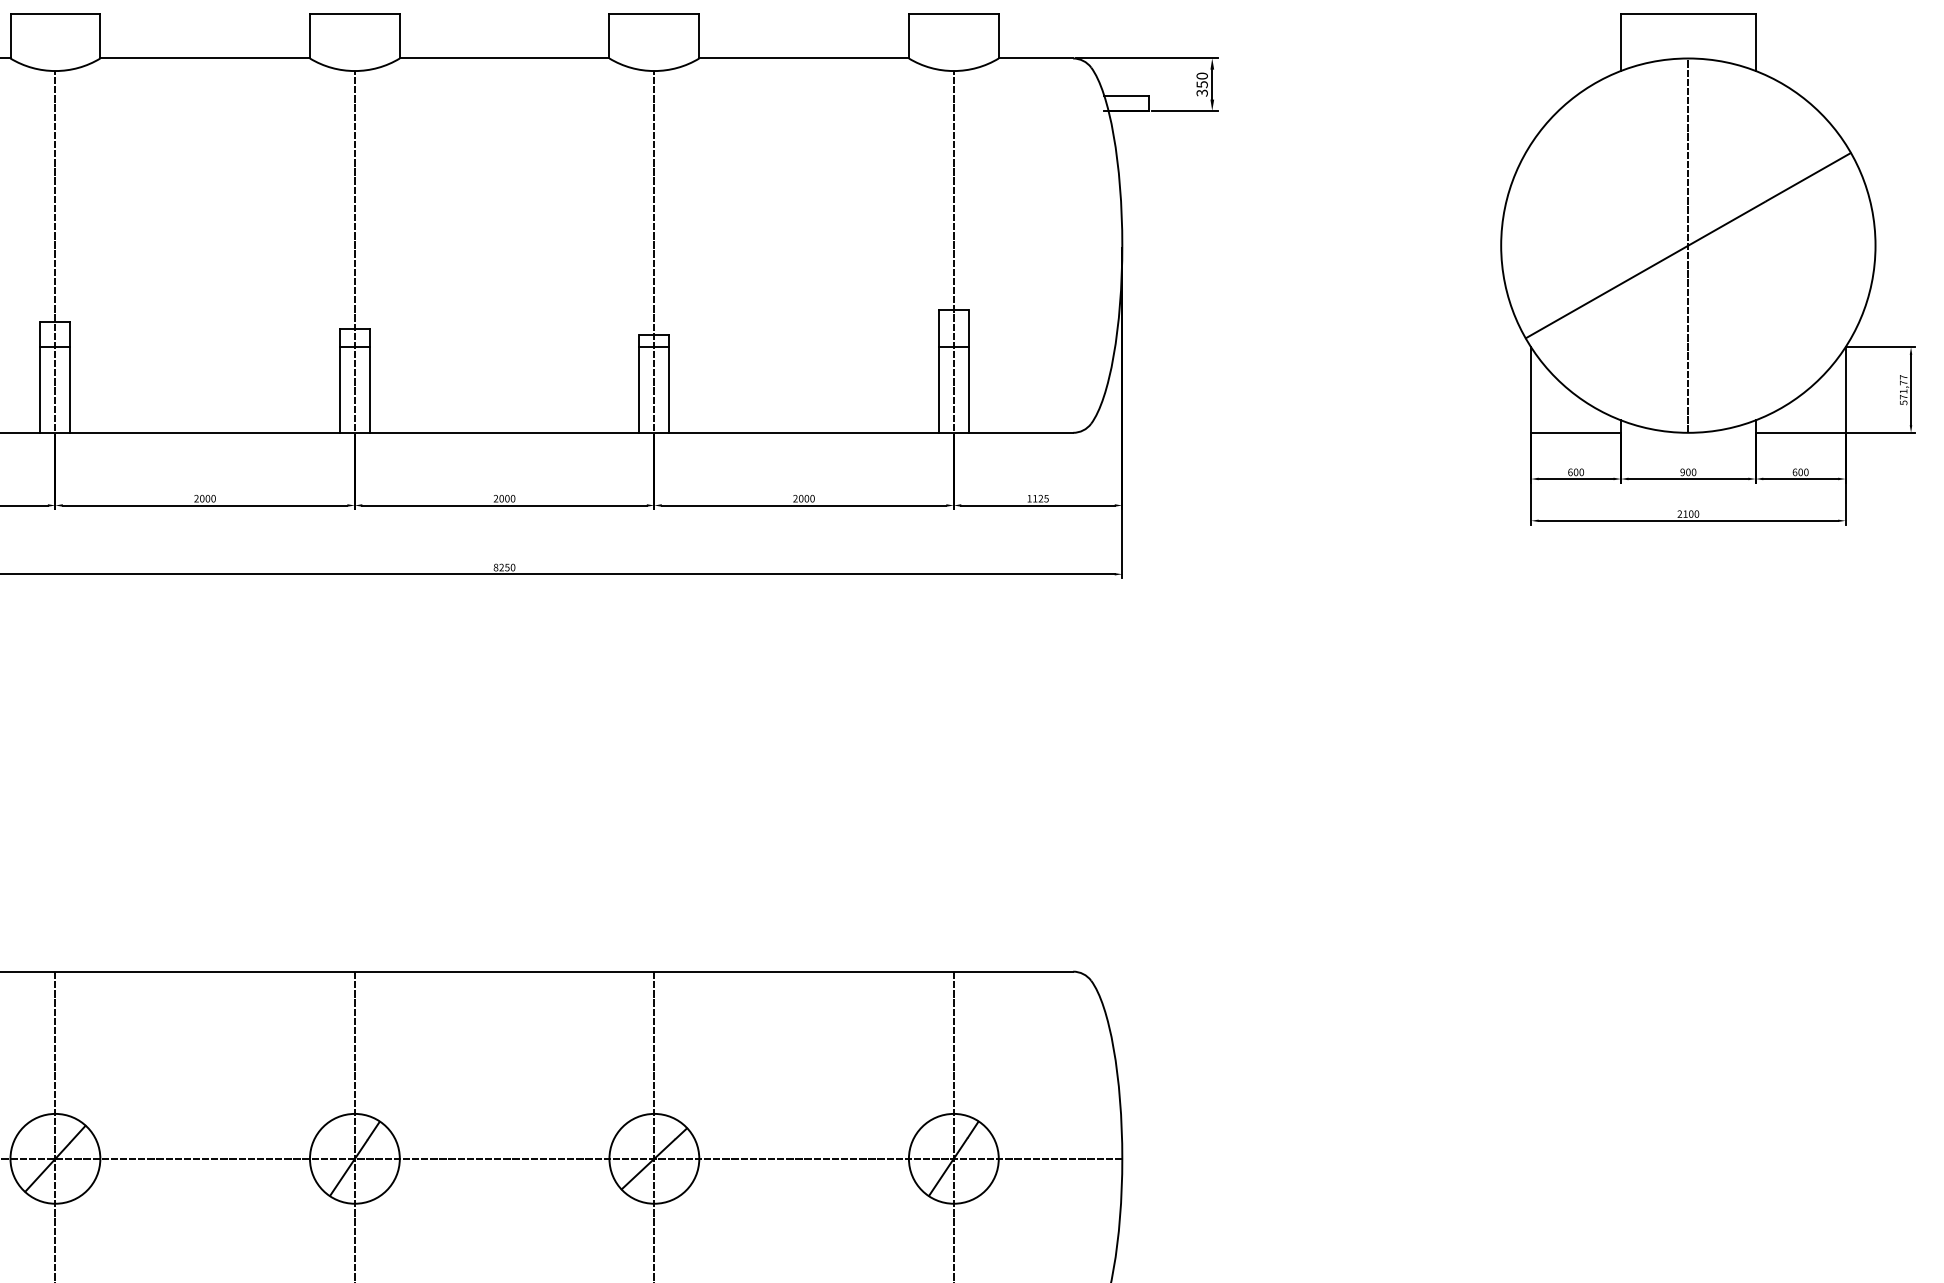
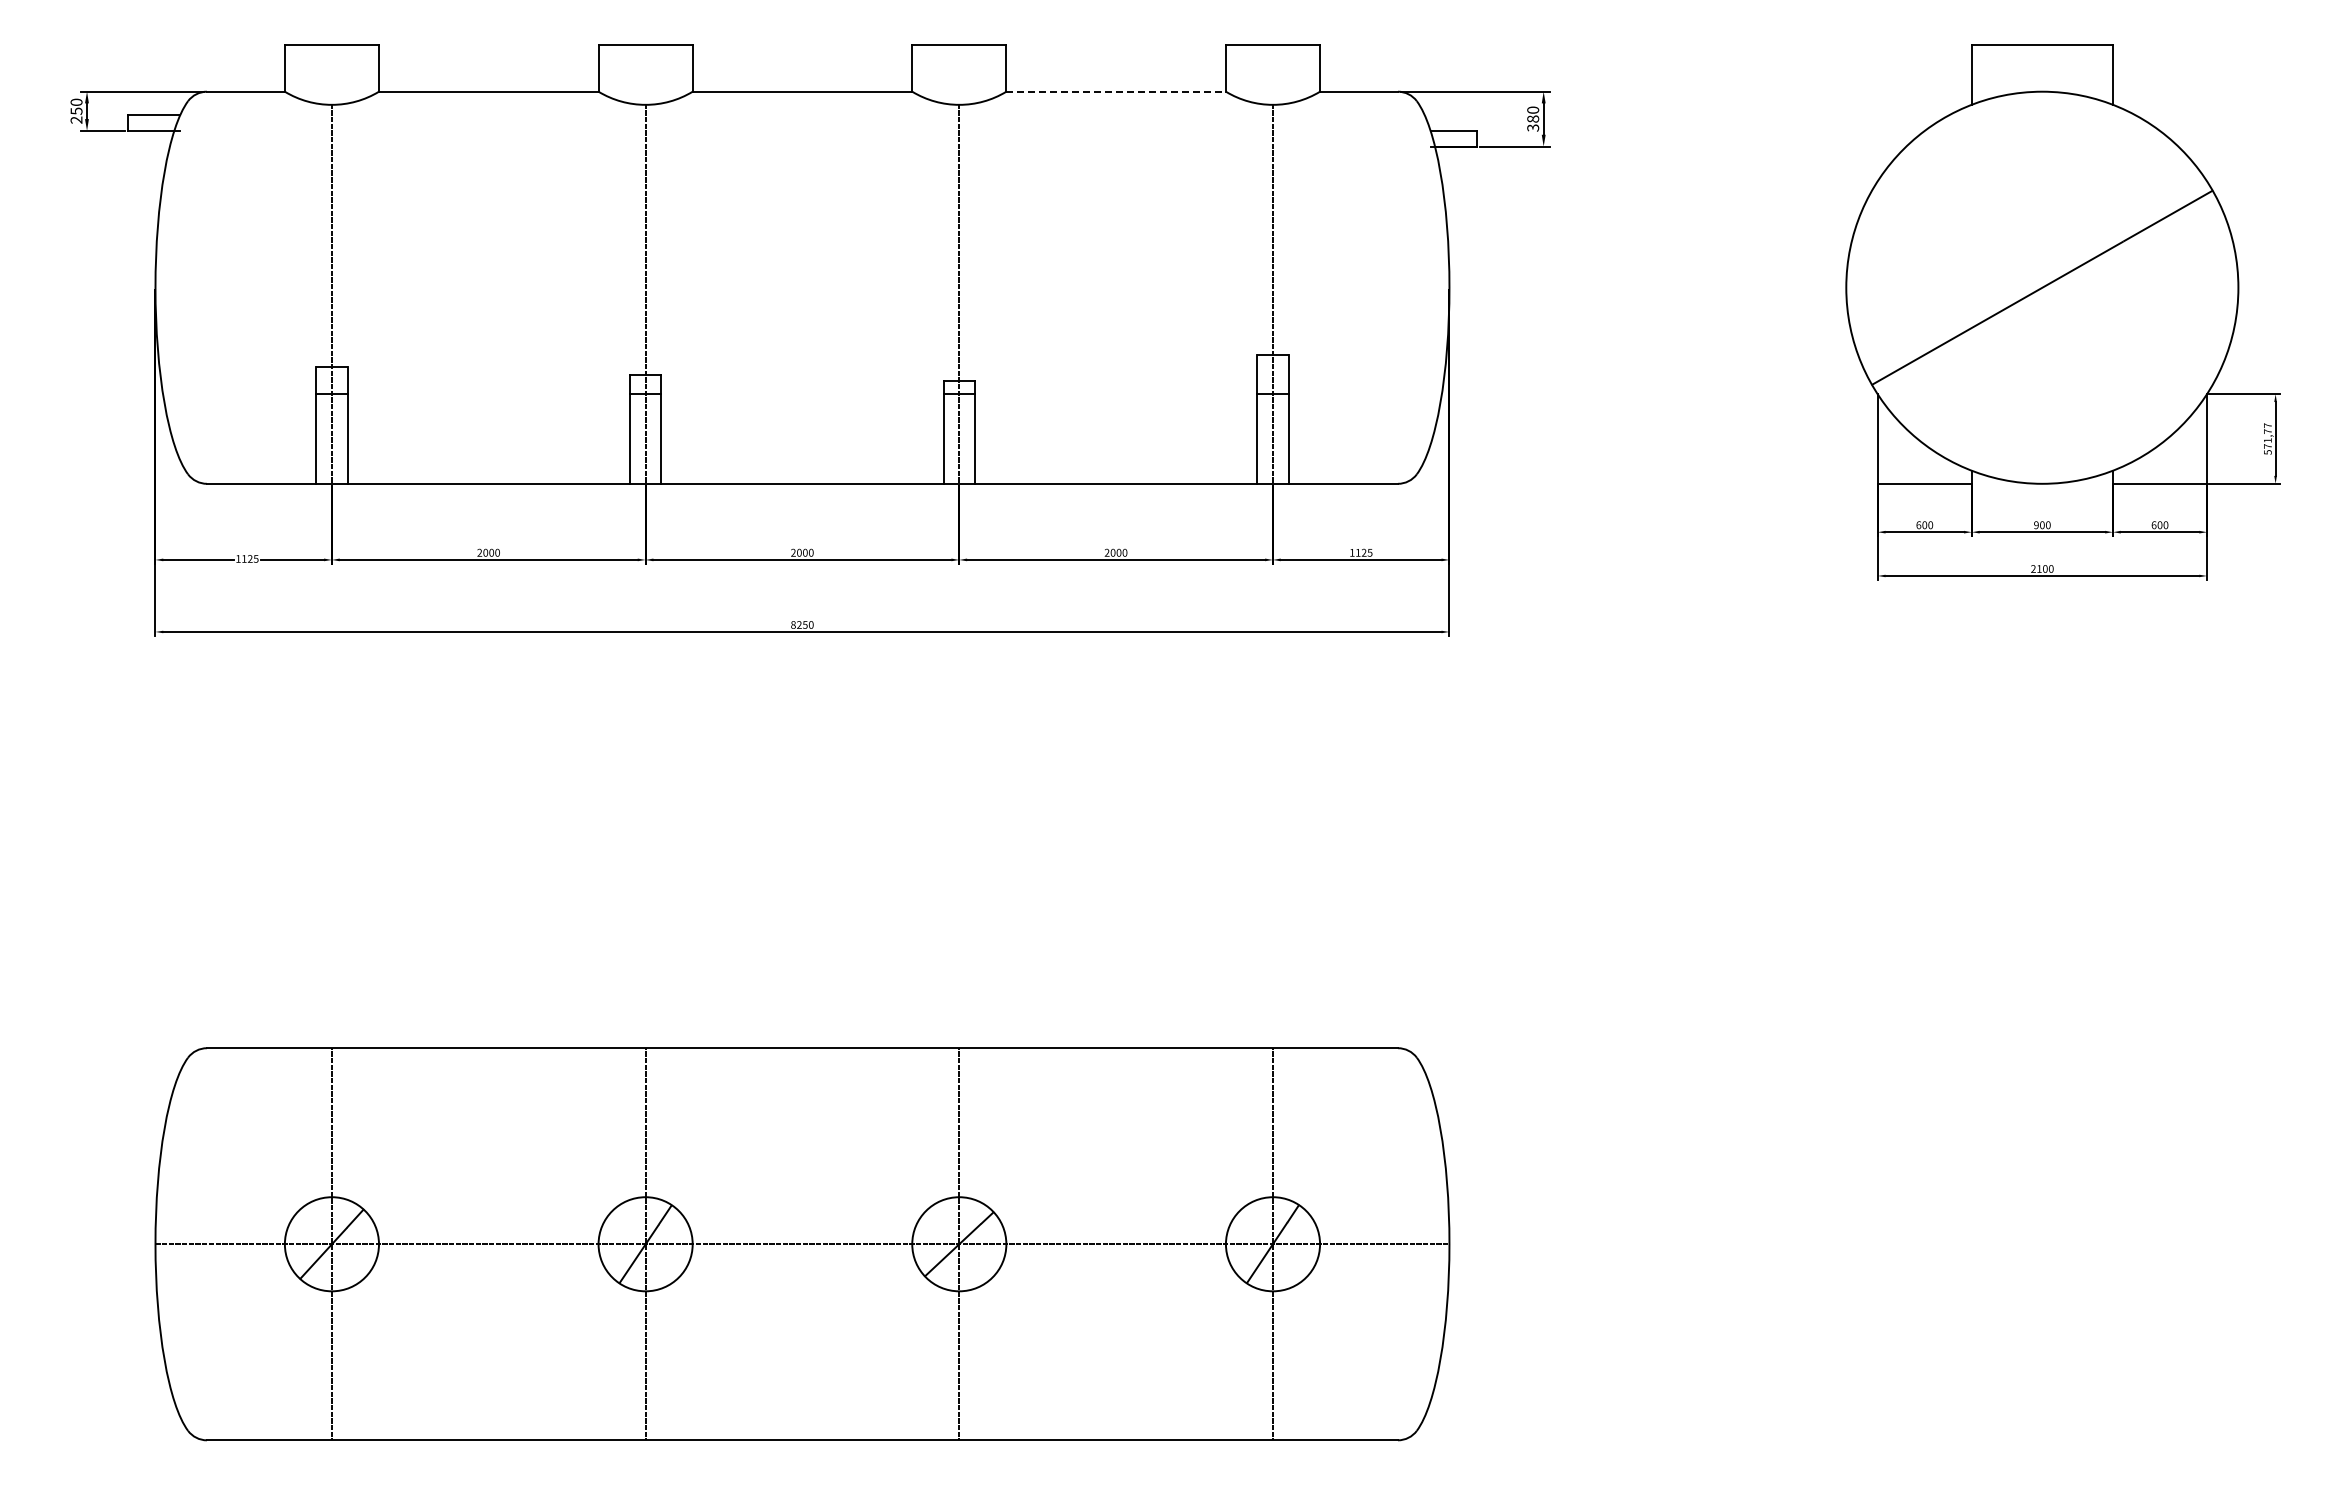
line: (804, 58) -> (1116, 91), solid -> dashed
text: (1202, 84) -> (1533, 118), 350 -> 380
line: (1688, 245) -> (2042, 287), removed

